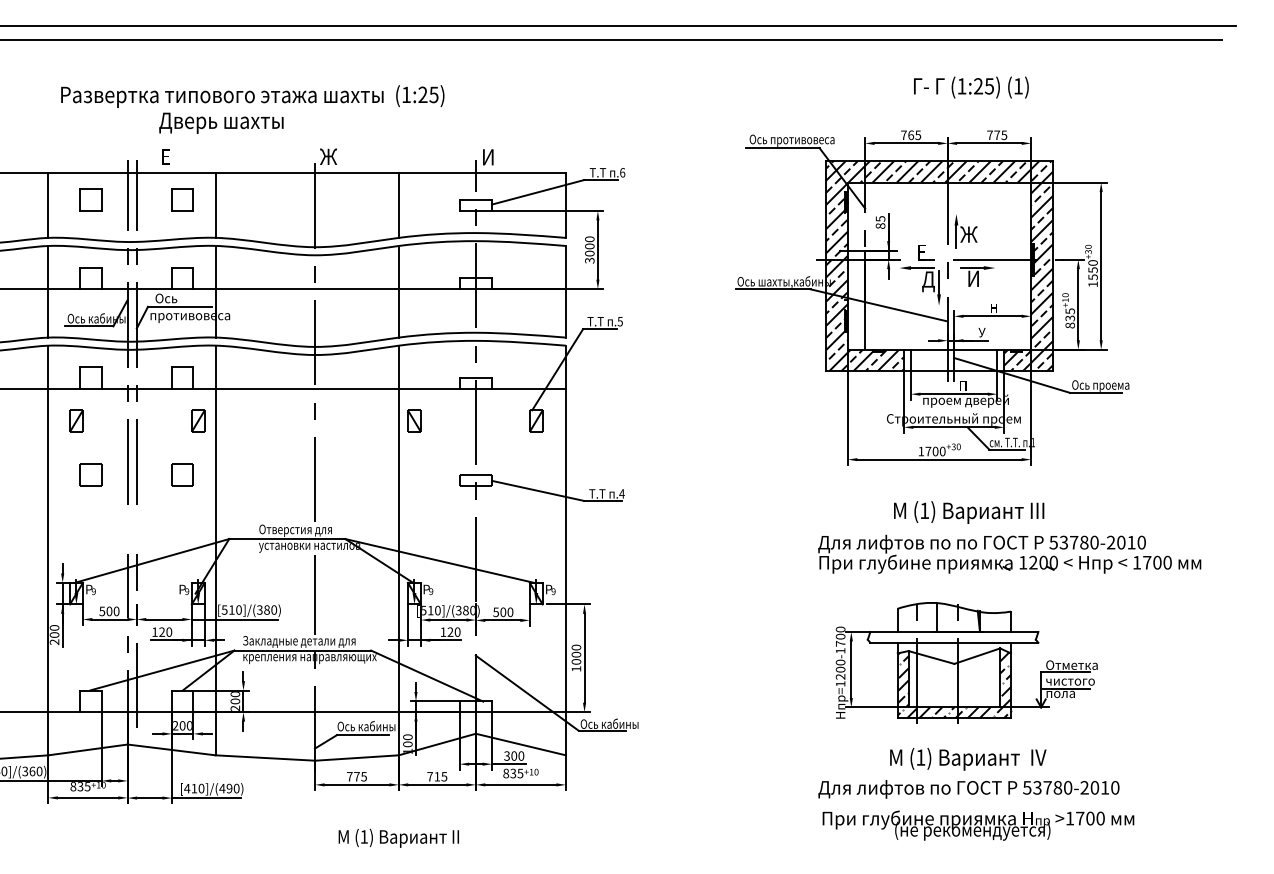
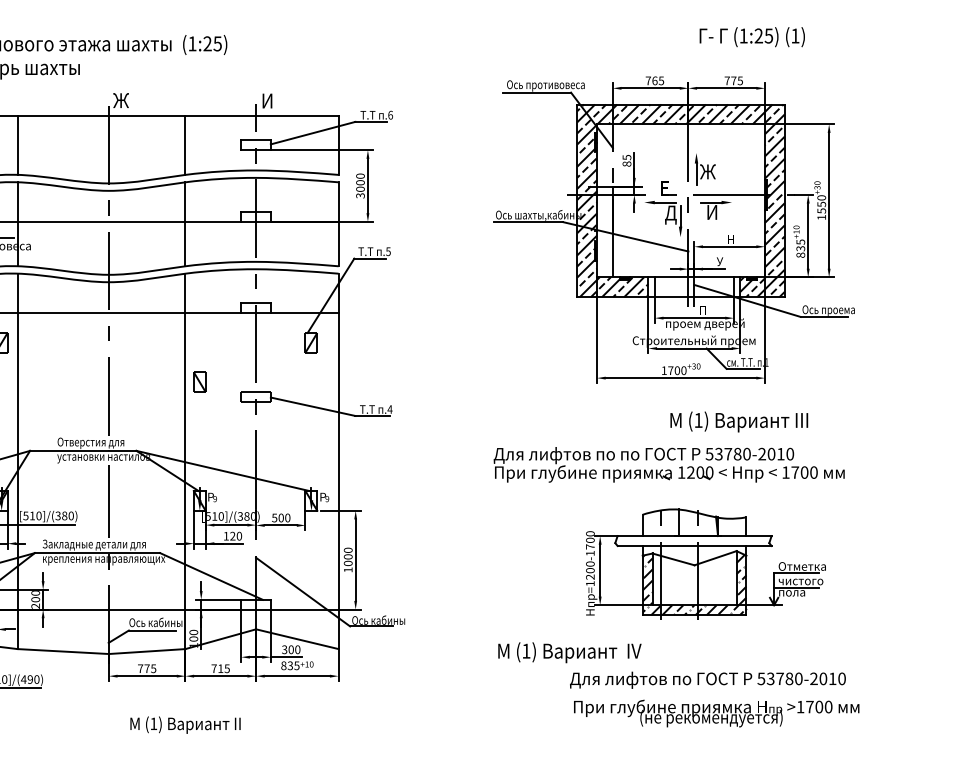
text: (971, 87) -> (752, 37), moved
part: (414, 420) -> (199, 381), moved
text: (969, 512) -> (739, 421), moved
part: (1009, 553) -> (669, 464), moved
text: (968, 759) -> (570, 652), moved

